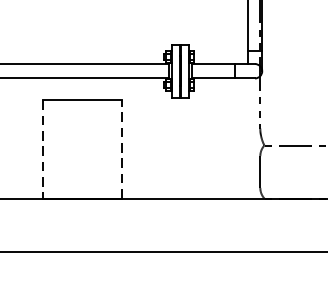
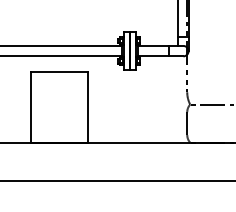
line: (122, 148) -> (88, 106), dashed -> solid
line: (42, 149) -> (30, 107), dashed -> solid

